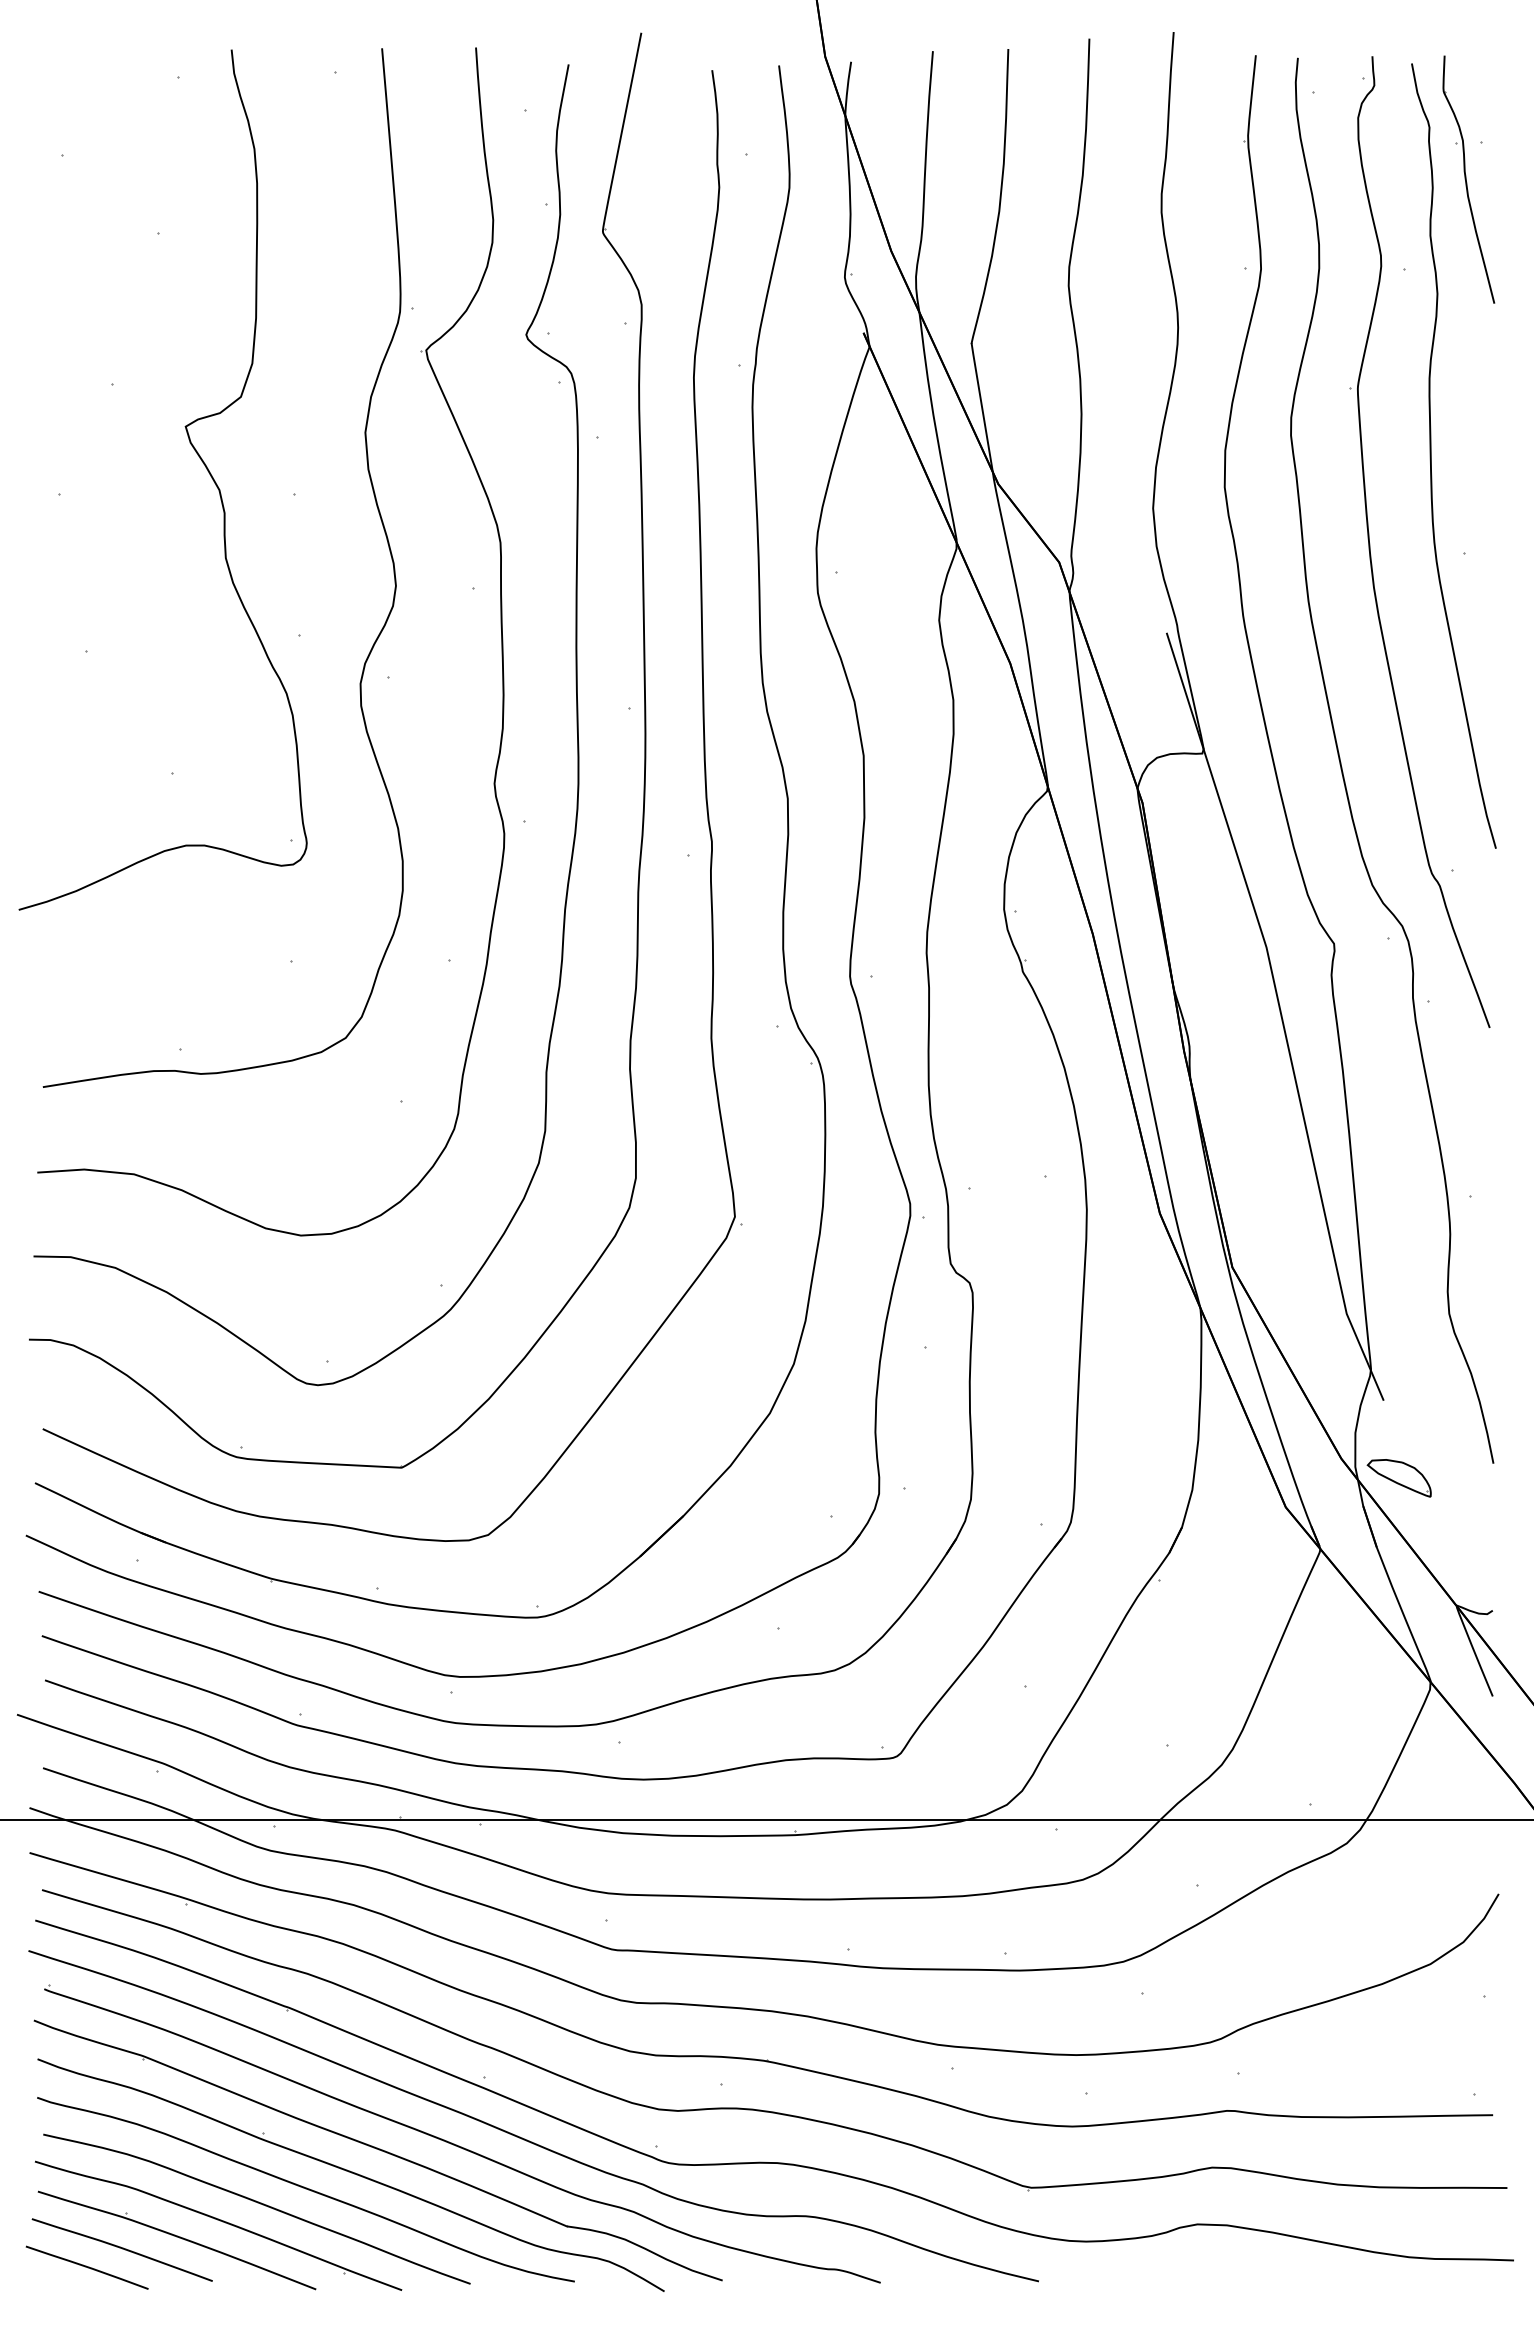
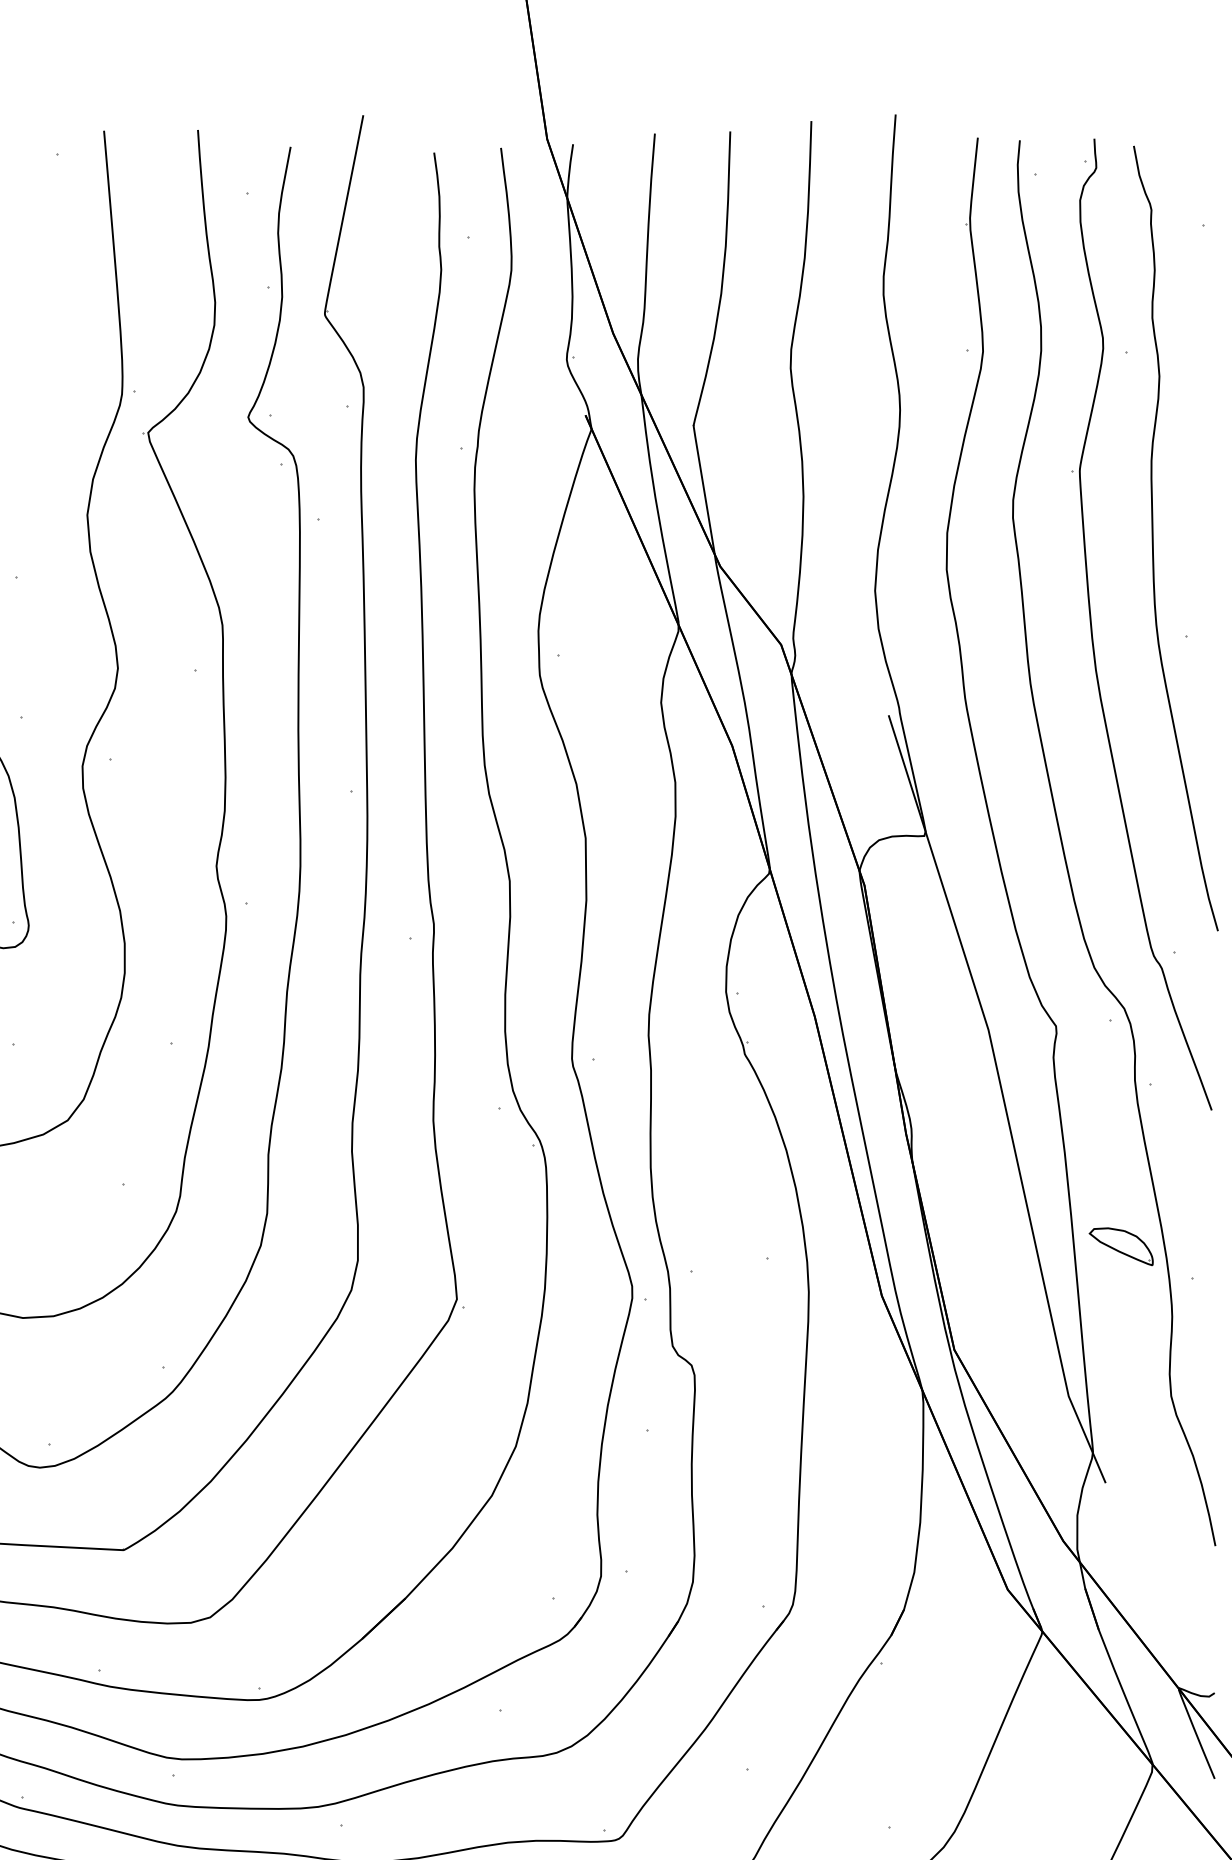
part: (1468, 179) -> (1190, 261), removed
part: (1398, 1478) -> (1120, 1246), moved

